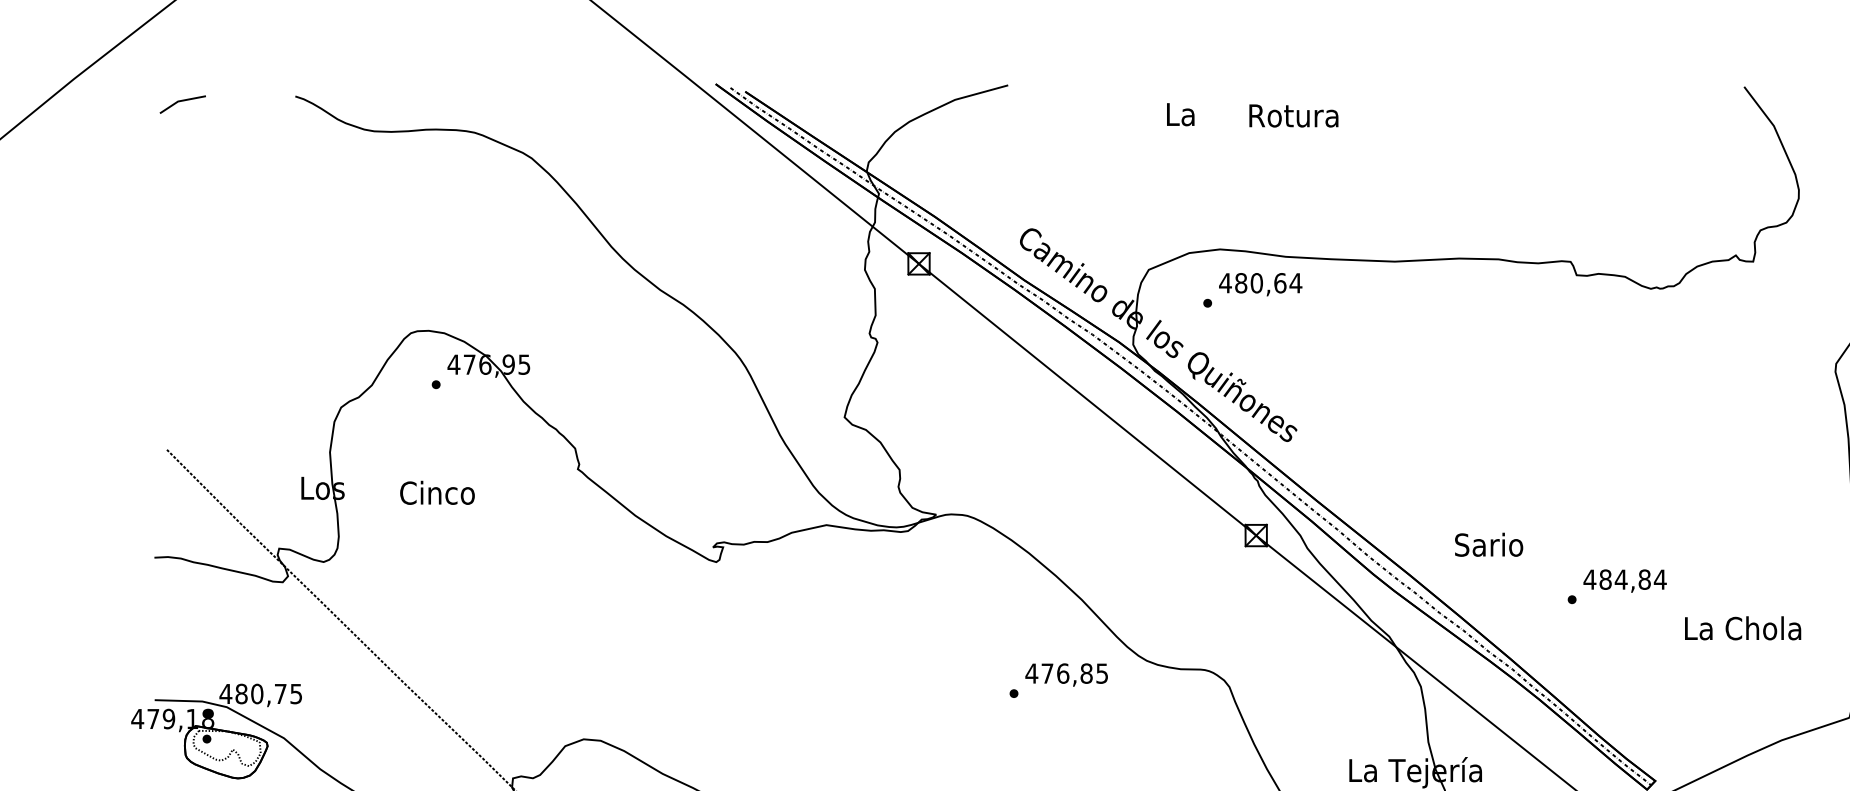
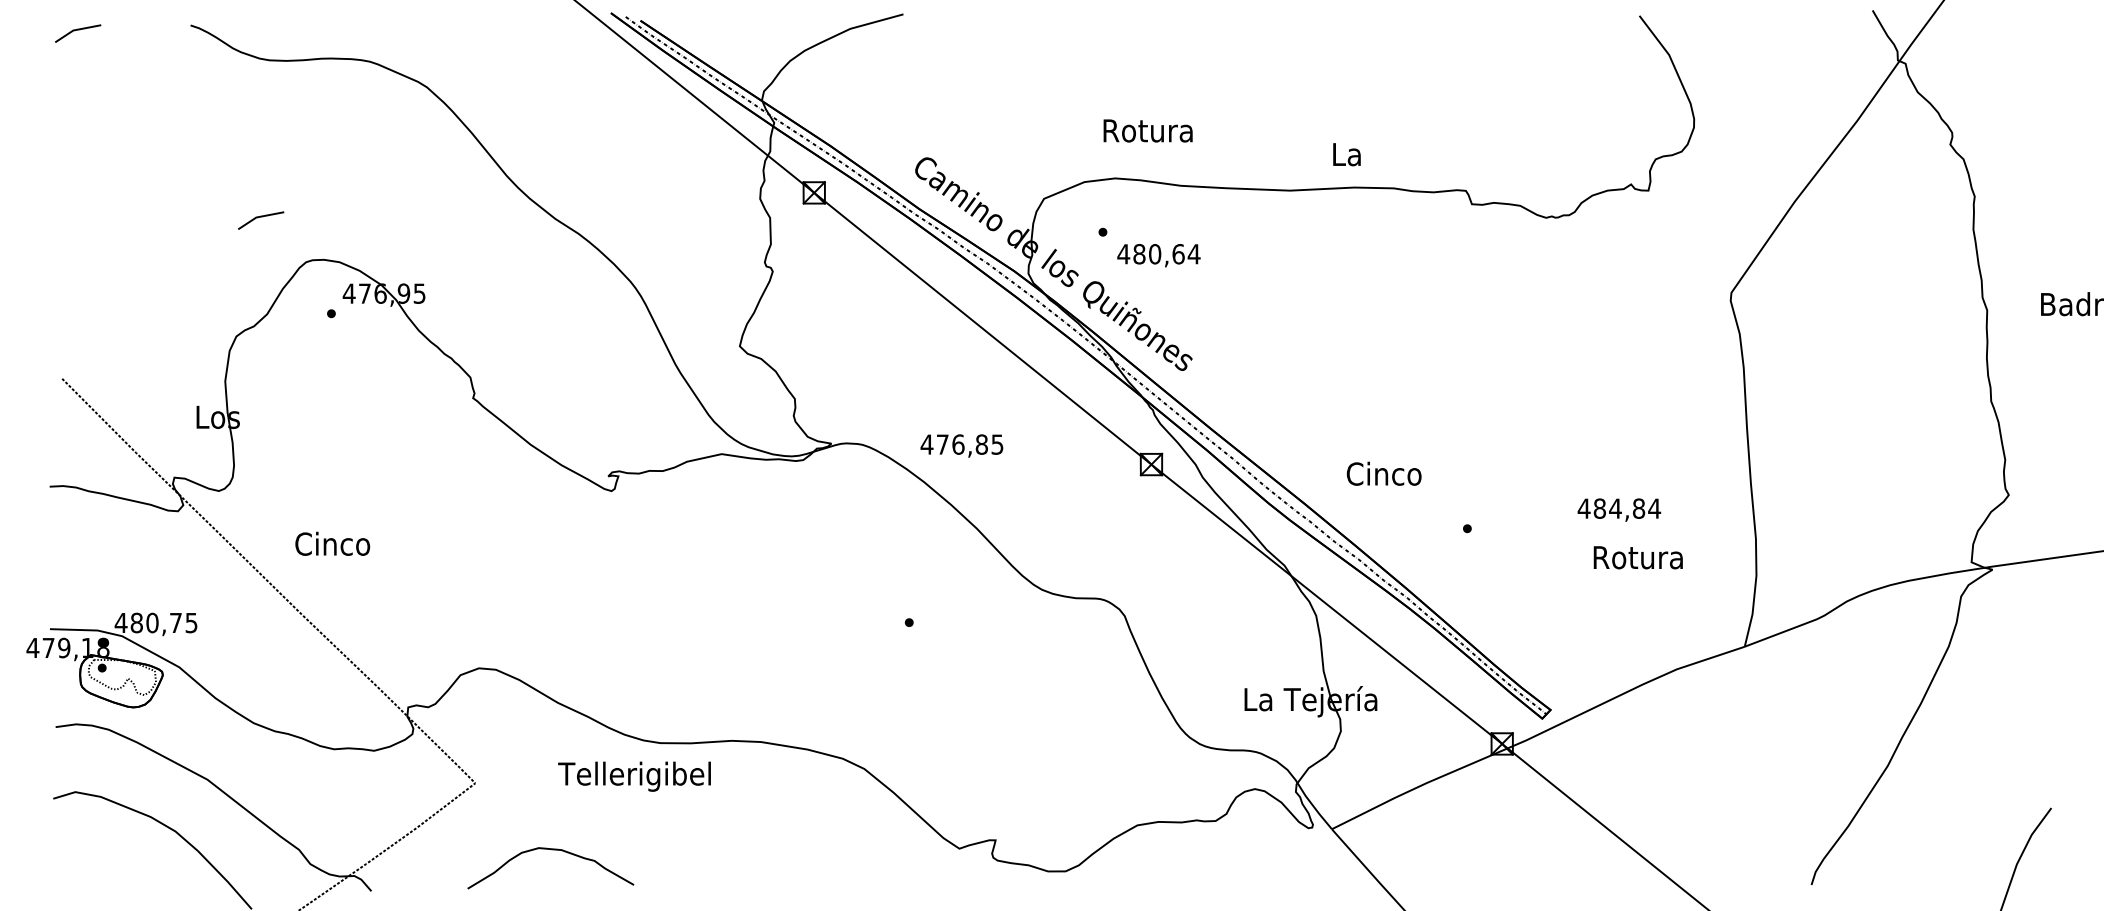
text: (1180, 114) -> (1346, 154), moved
text: (1293, 115) -> (1147, 130), moved
text: (1260, 284) -> (1158, 255), moved
line: (366, 288) -> (261, 217), added
text: (437, 492) -> (332, 543), moved
text: (1488, 544) -> (1383, 473), Sario -> Cinco
text: (1625, 580) -> (1619, 509), moved
text: (1743, 628) -> (1638, 557), La Chola -> Rotura
text: (1066, 674) -> (961, 445), moved

